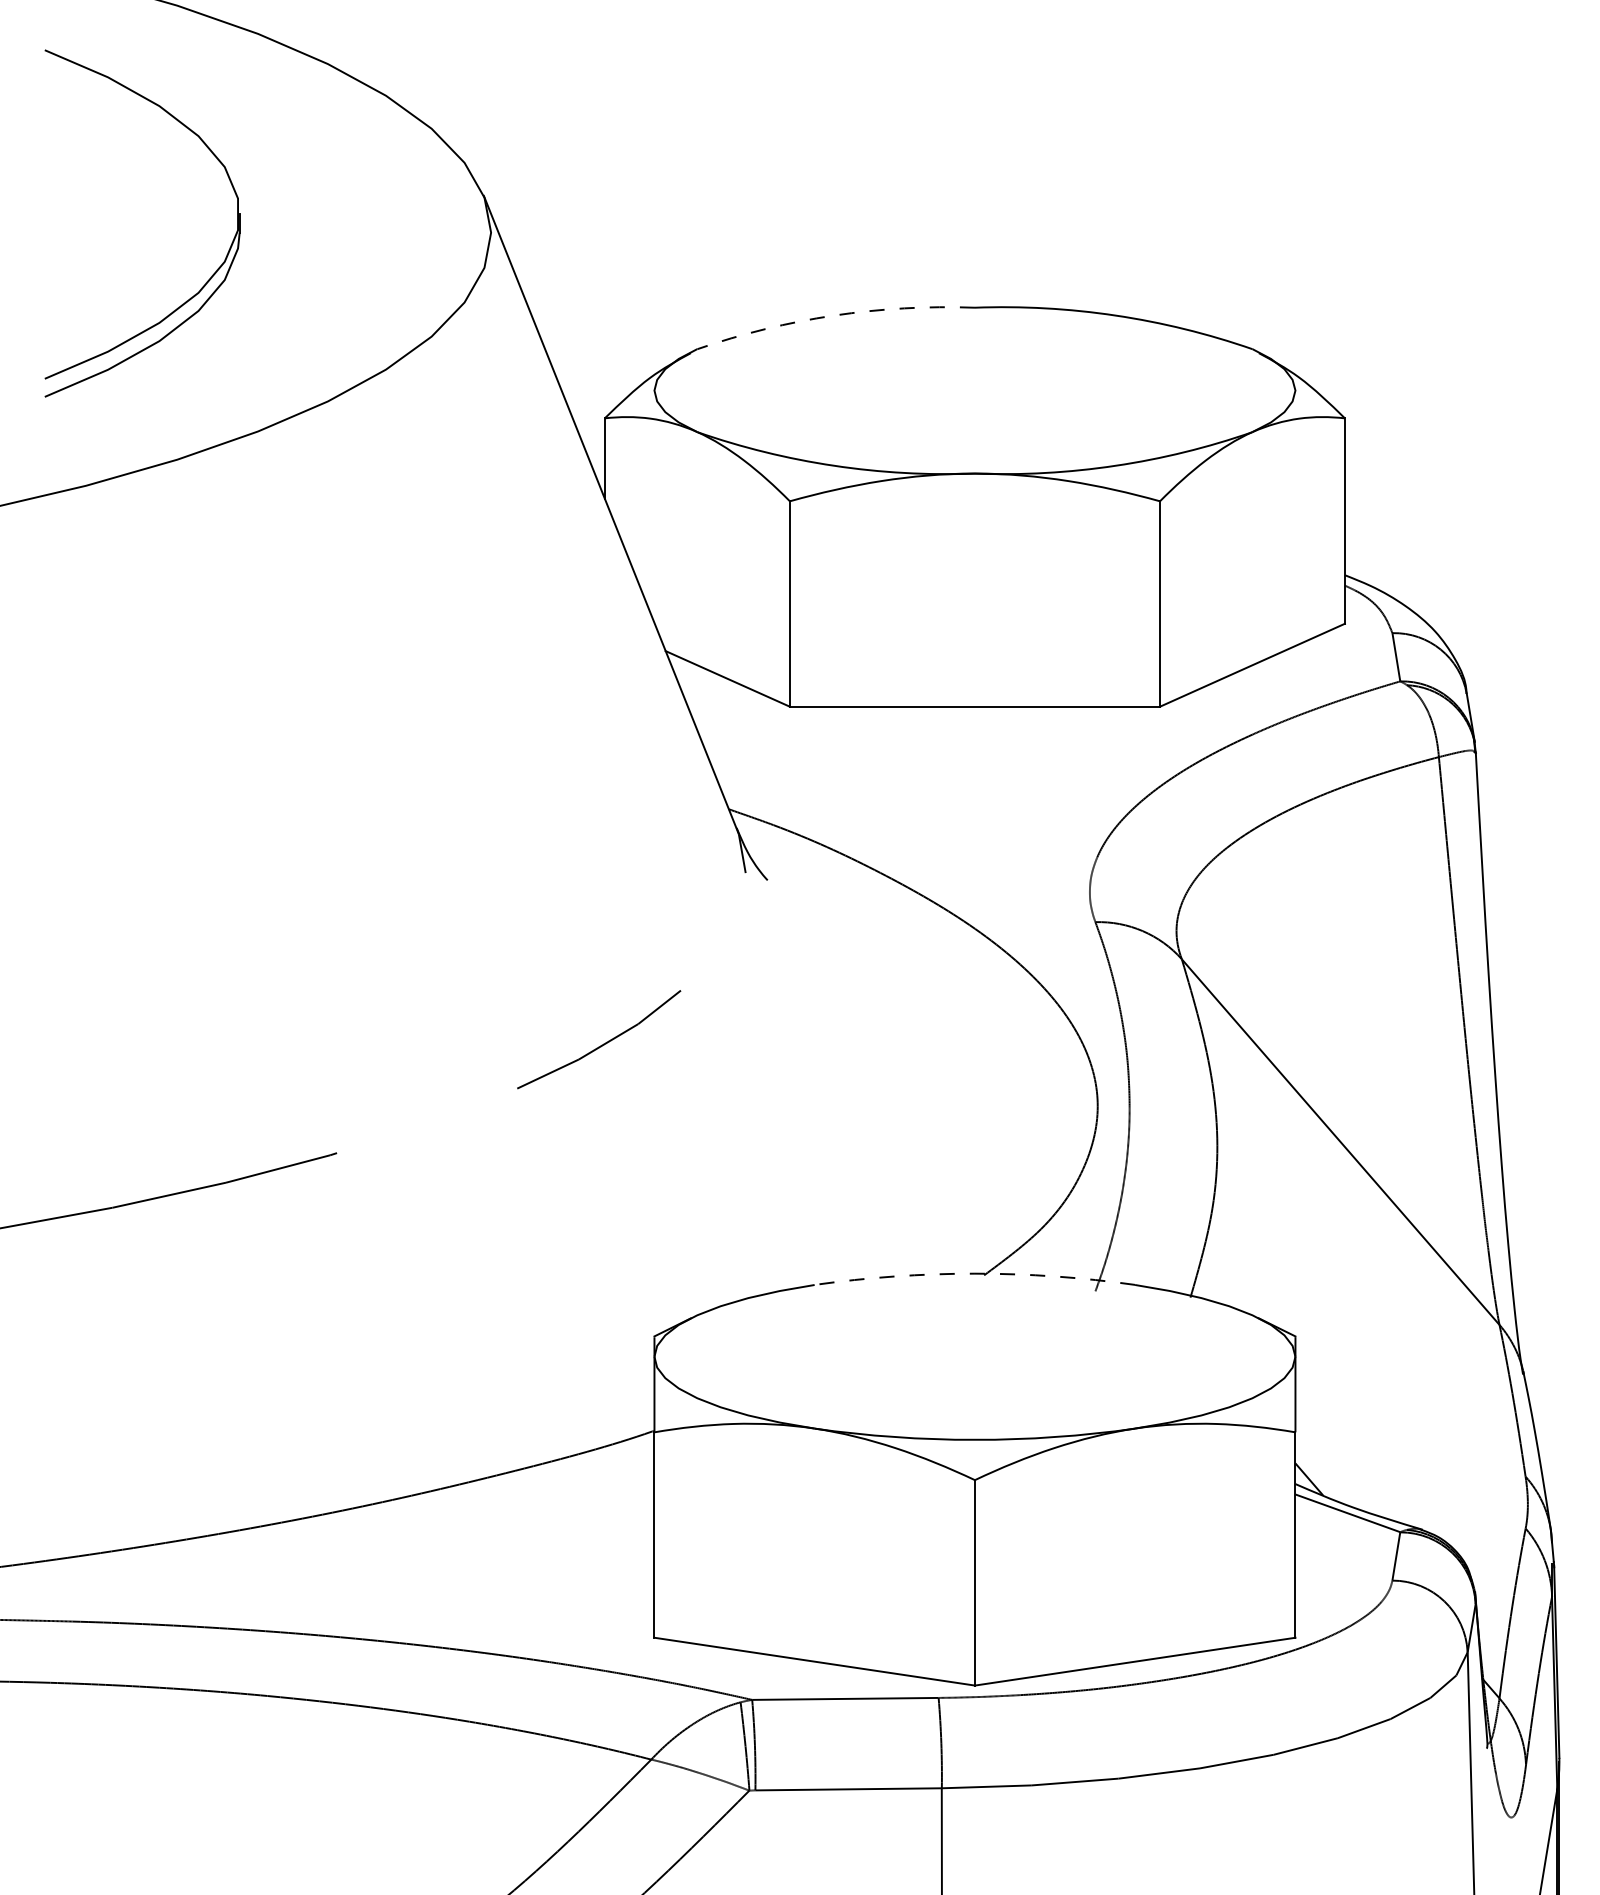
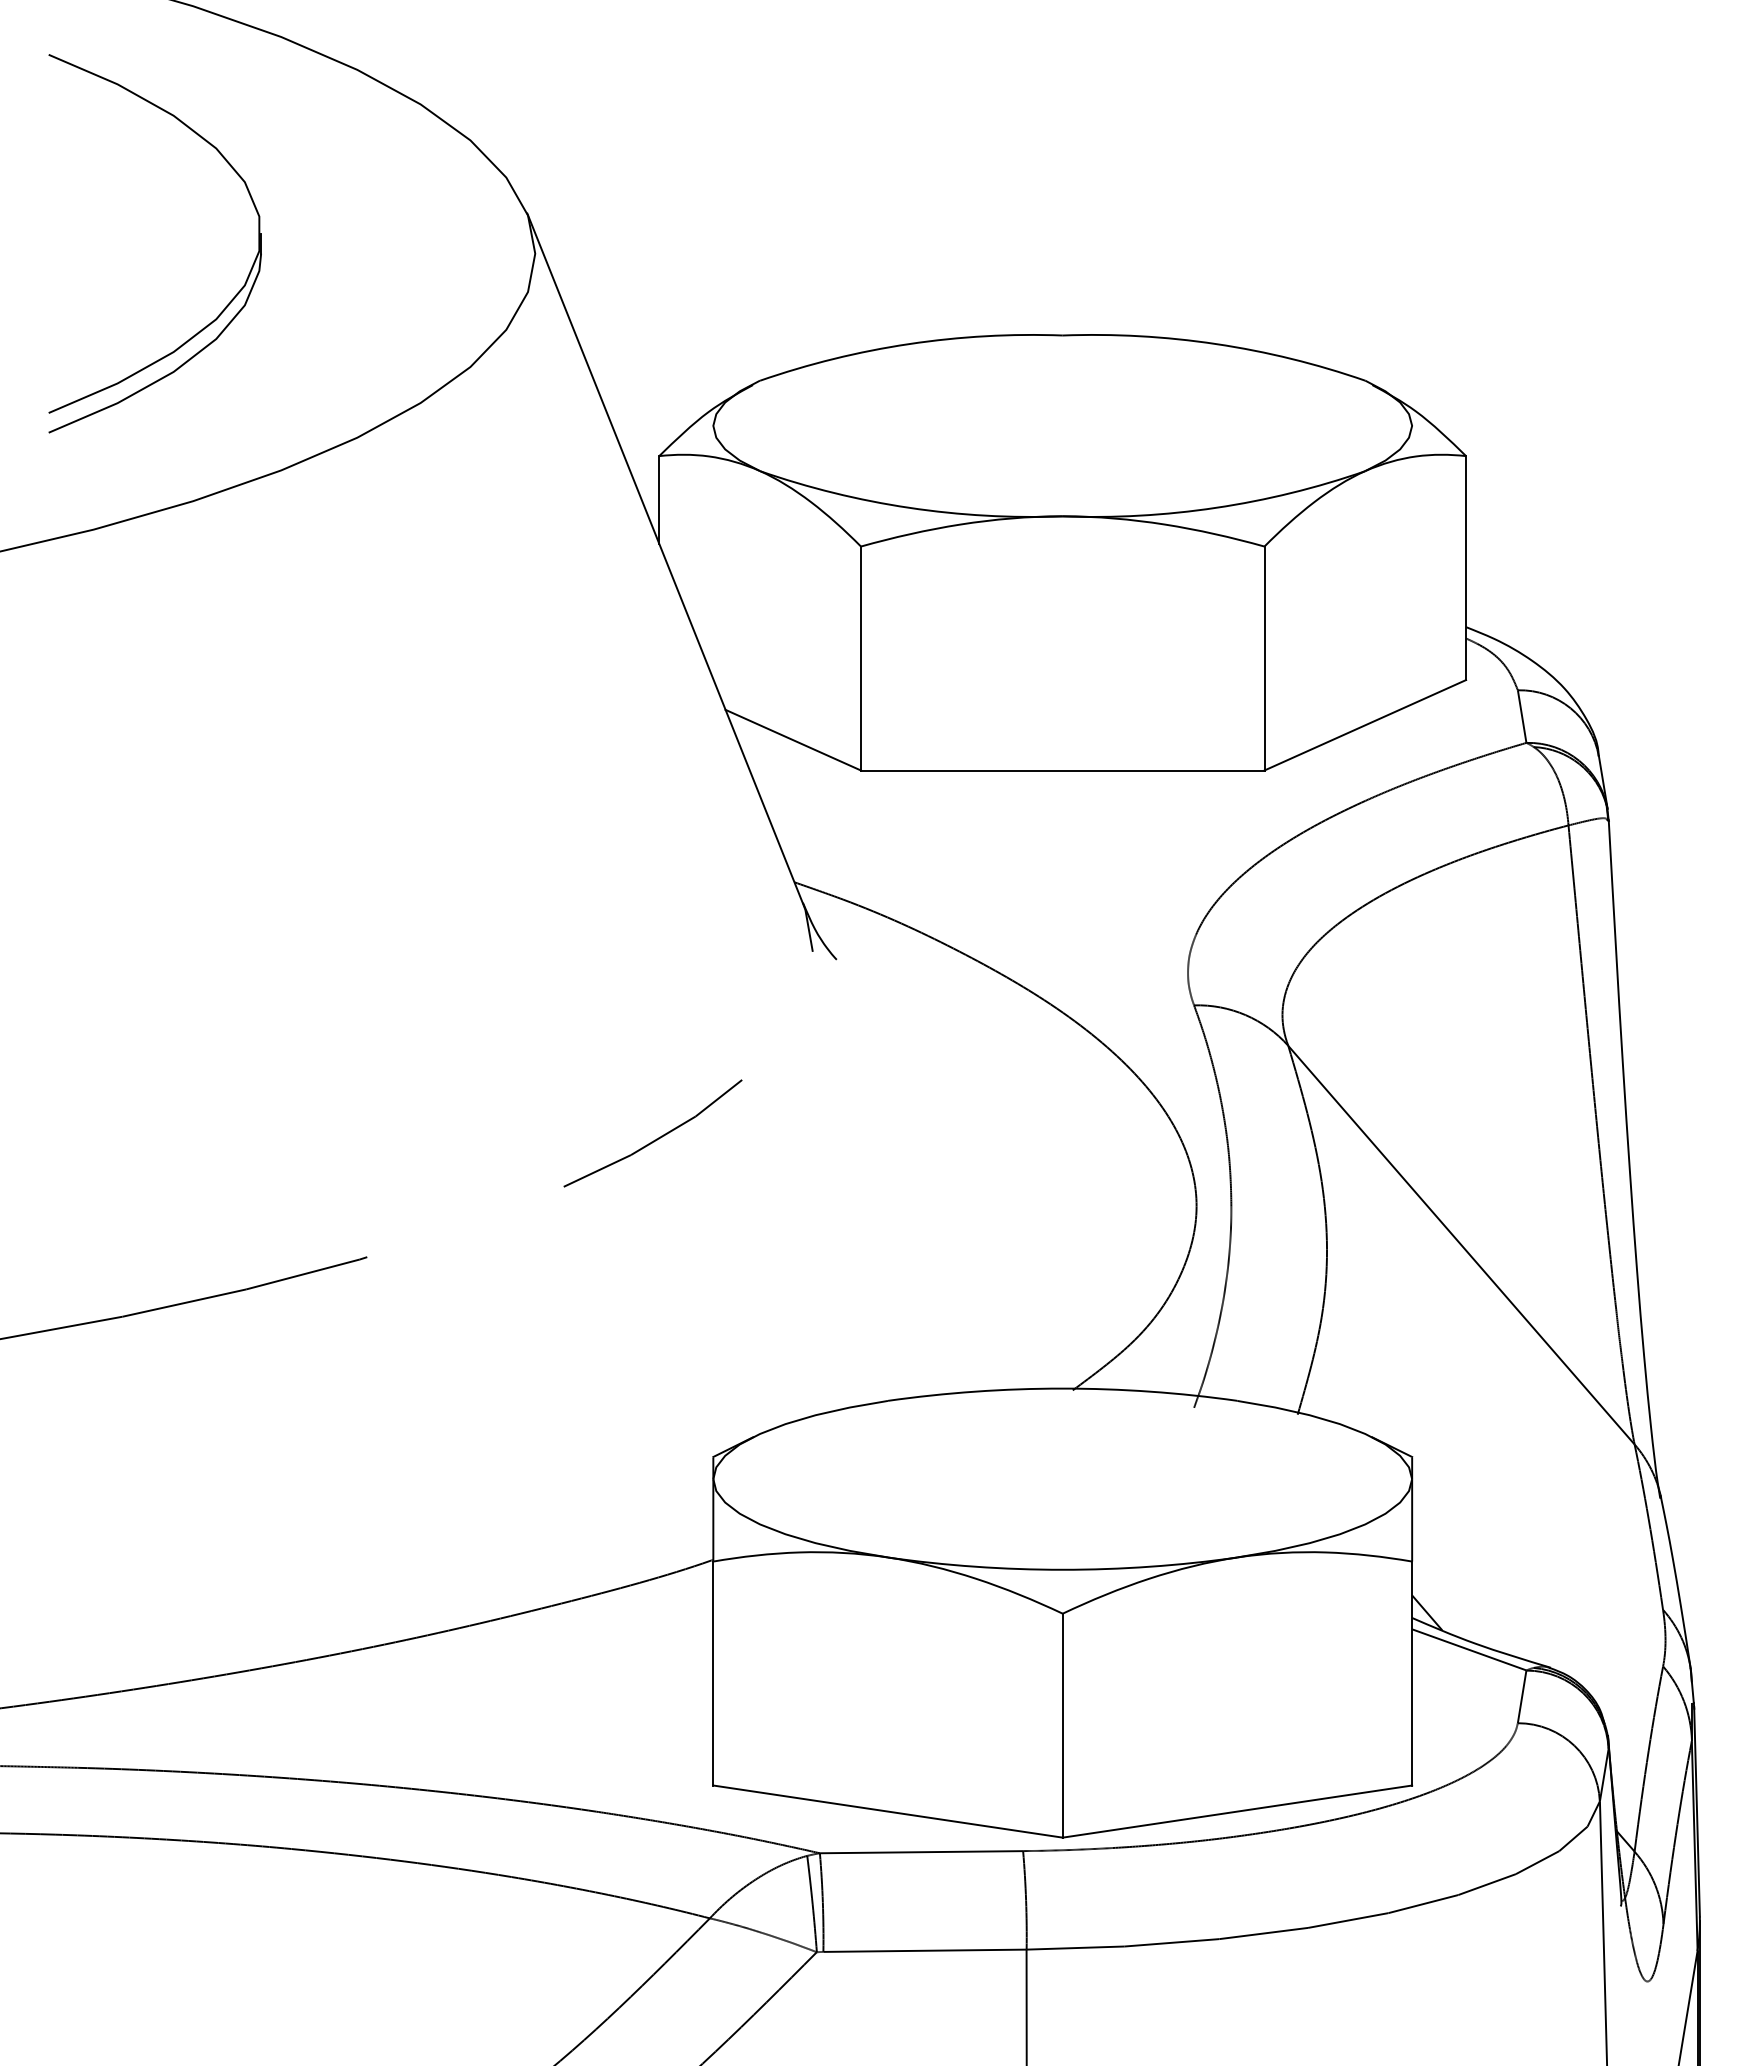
arc: (834, 315) -> (909, 343), dashed -> solid
arc: (974, 1273) -> (1062, 1388), dashed -> solid

